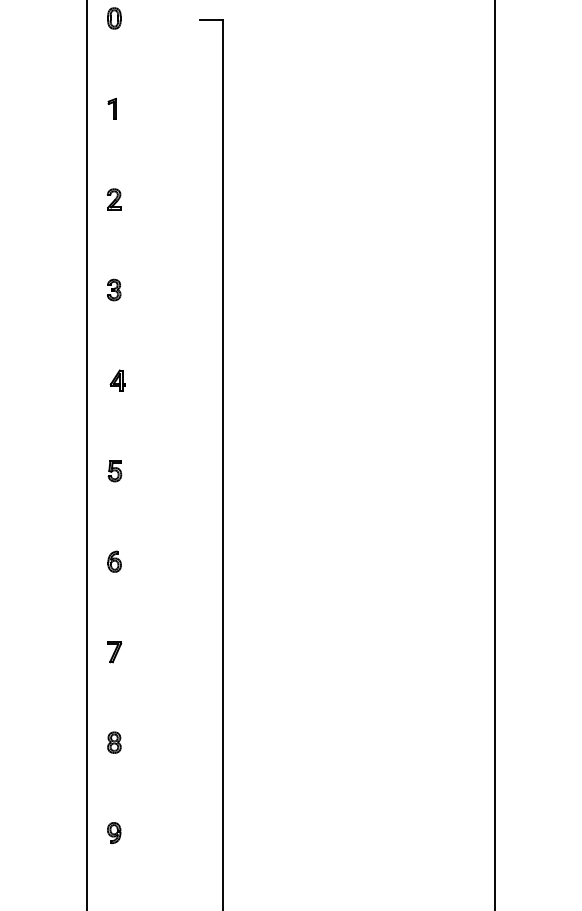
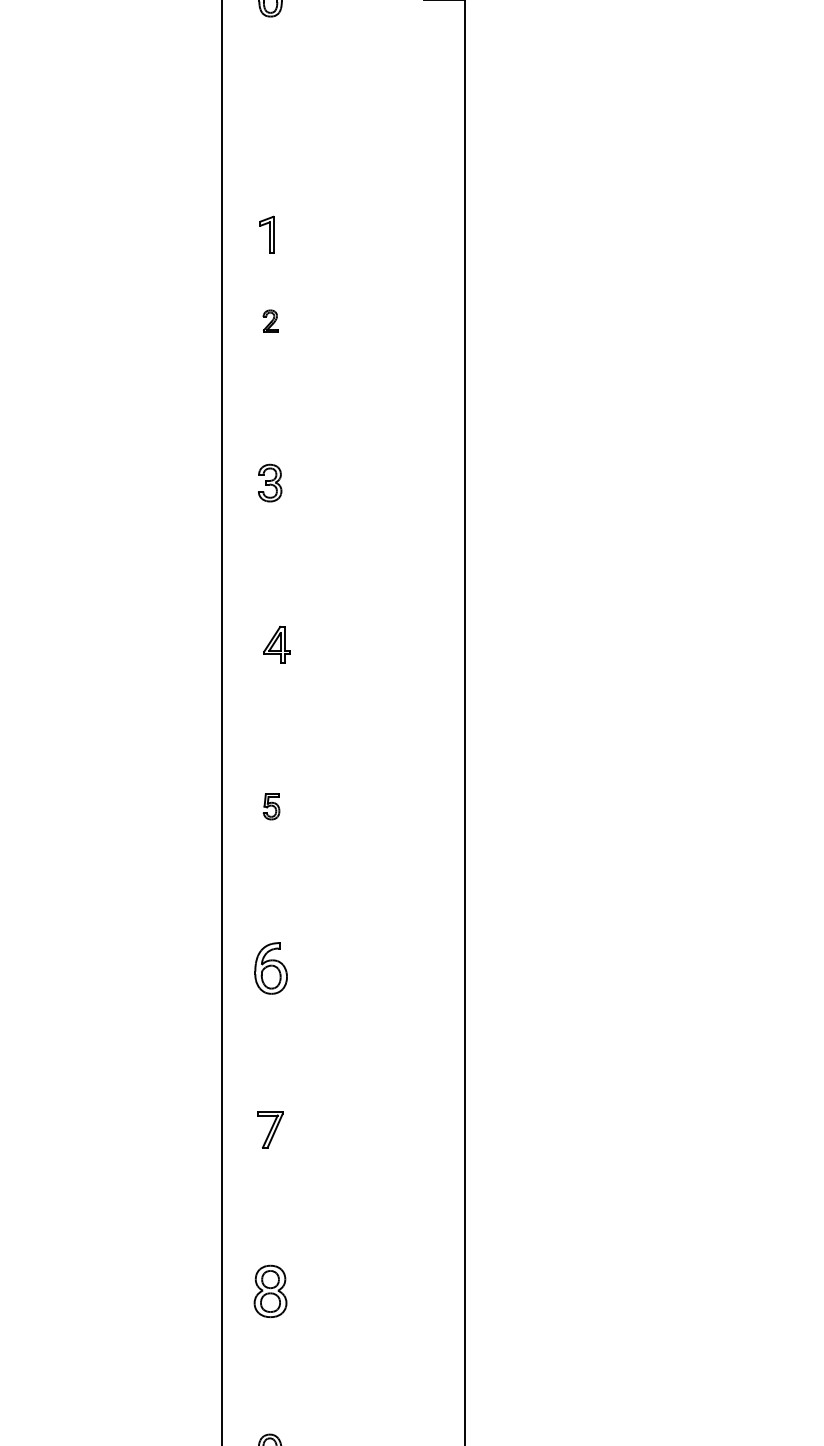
part: (111, 108) -> (265, 233), moved
part: (114, 199) -> (270, 321), size x0.6
part: (114, 471) -> (270, 807), size x0.7
part: (114, 561) -> (270, 967), size x1.4
part: (114, 742) -> (270, 1290), size x1.4

